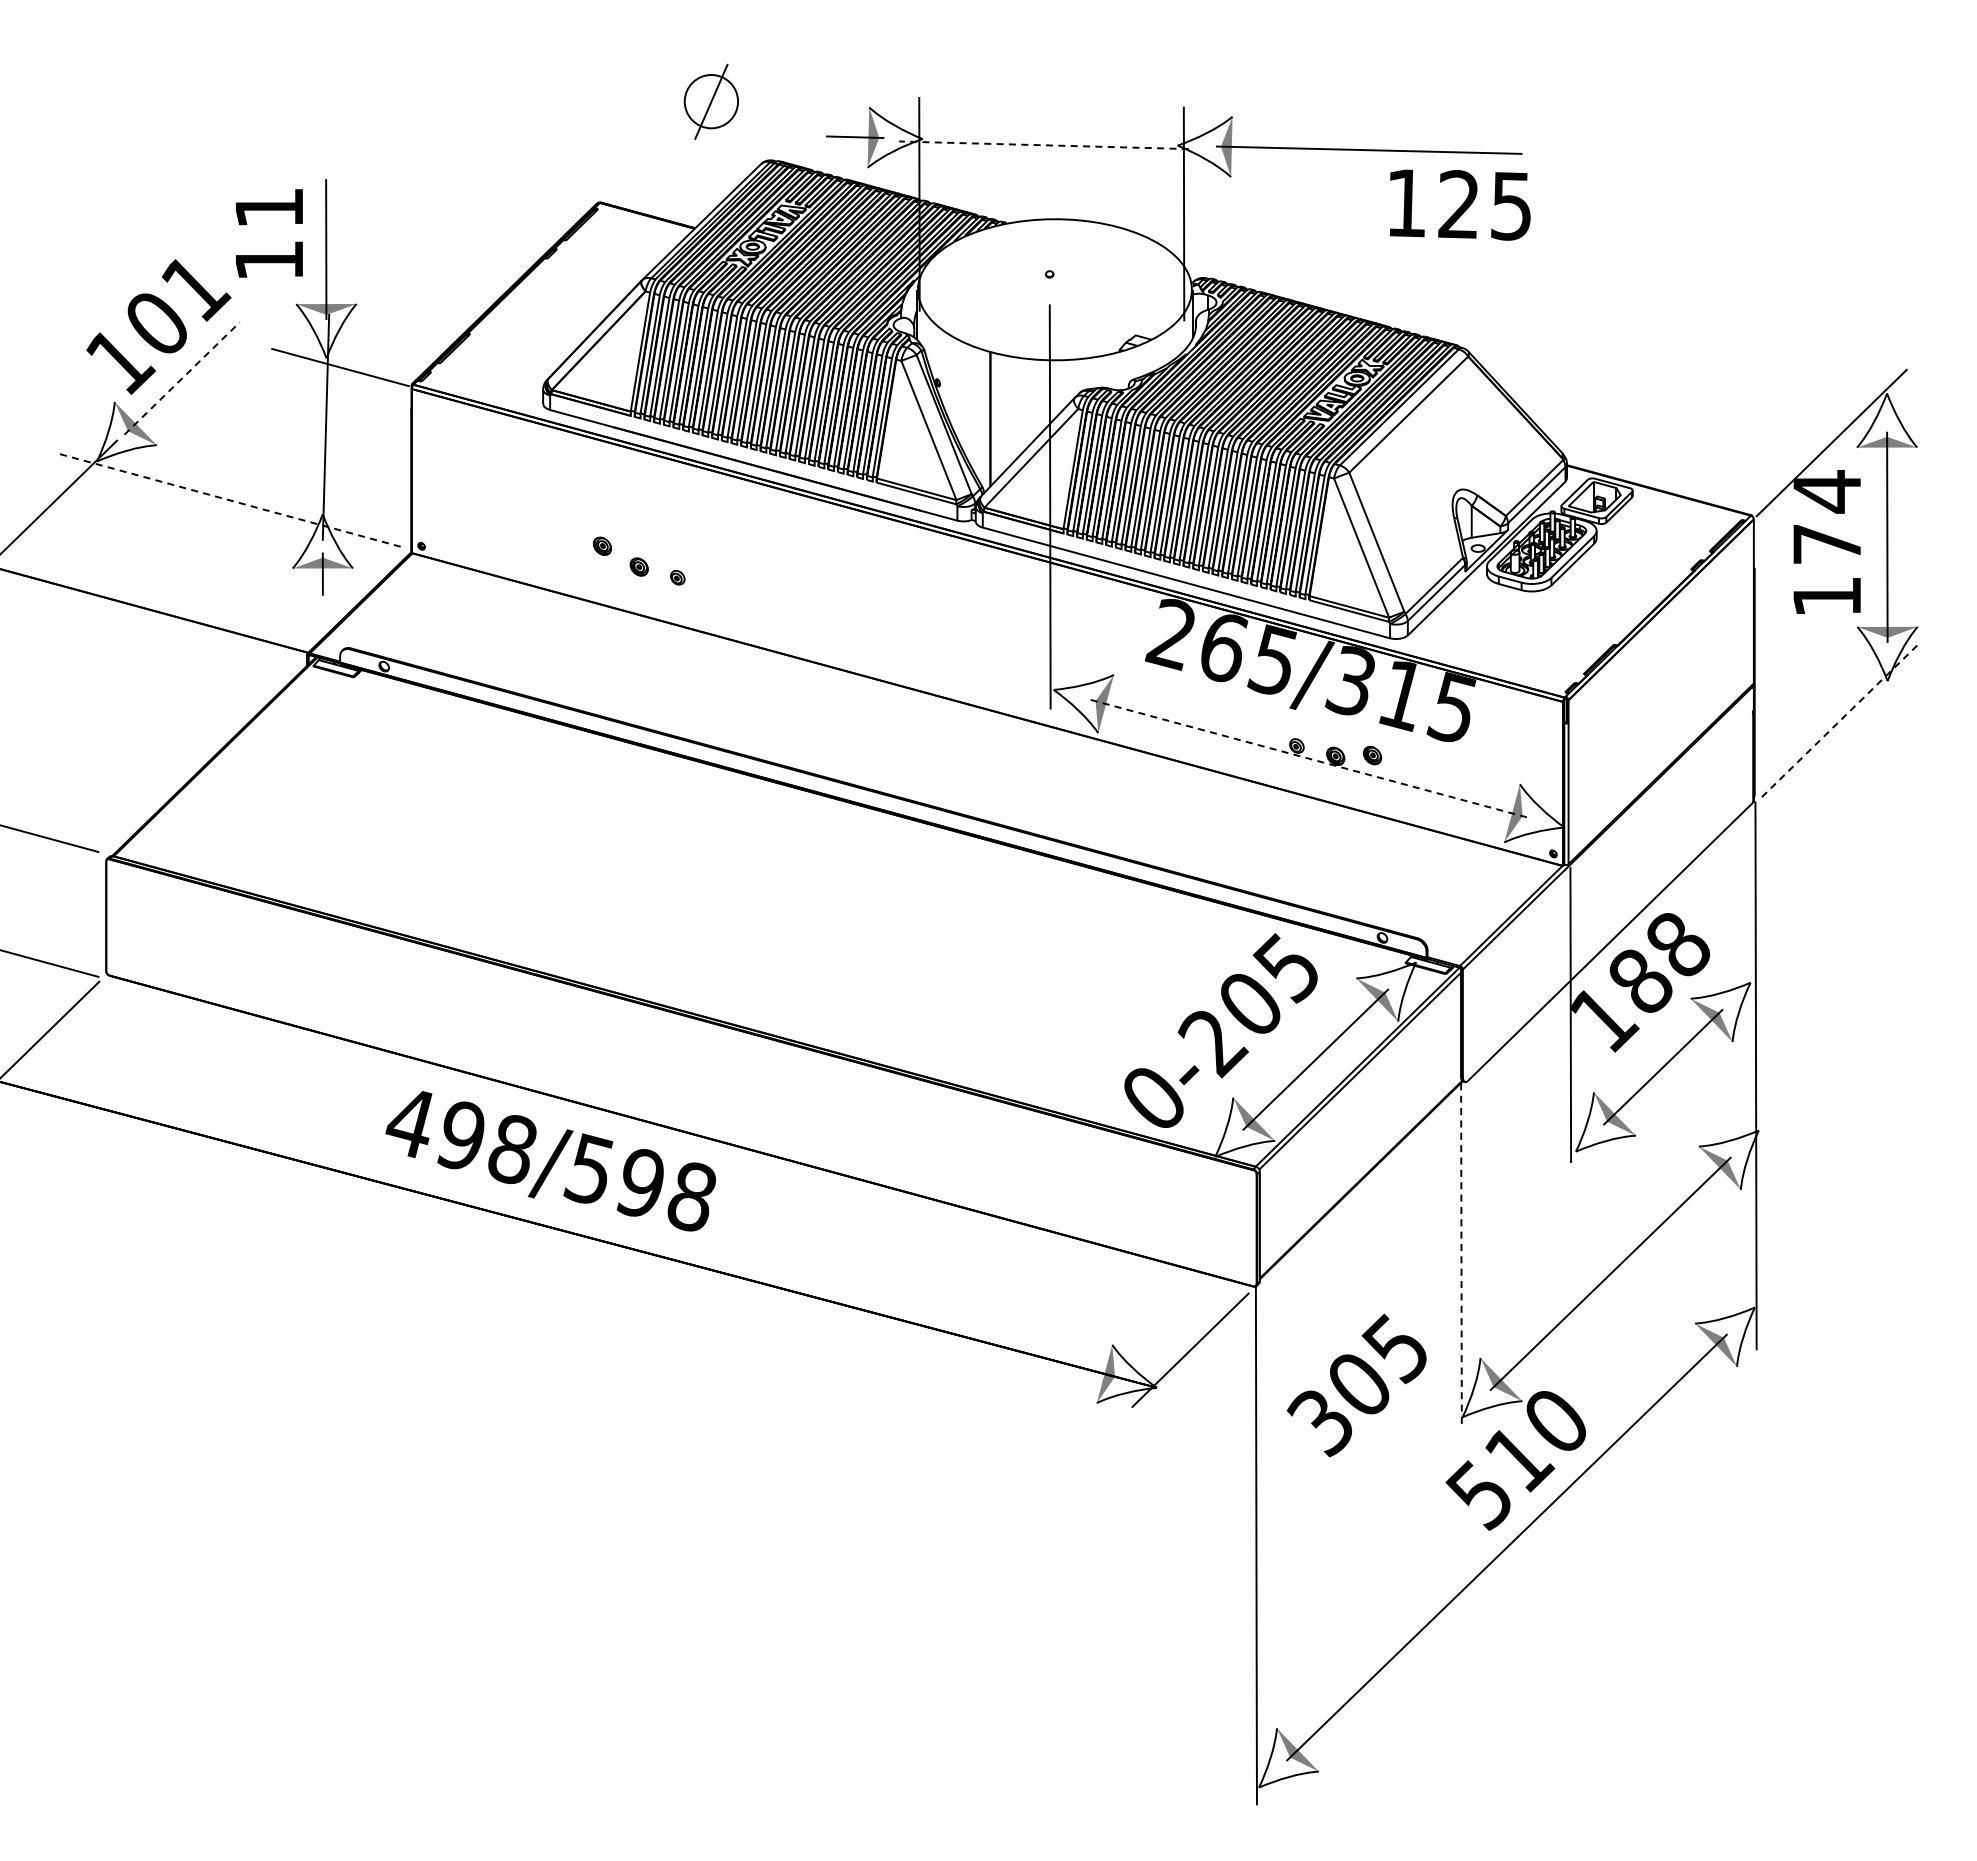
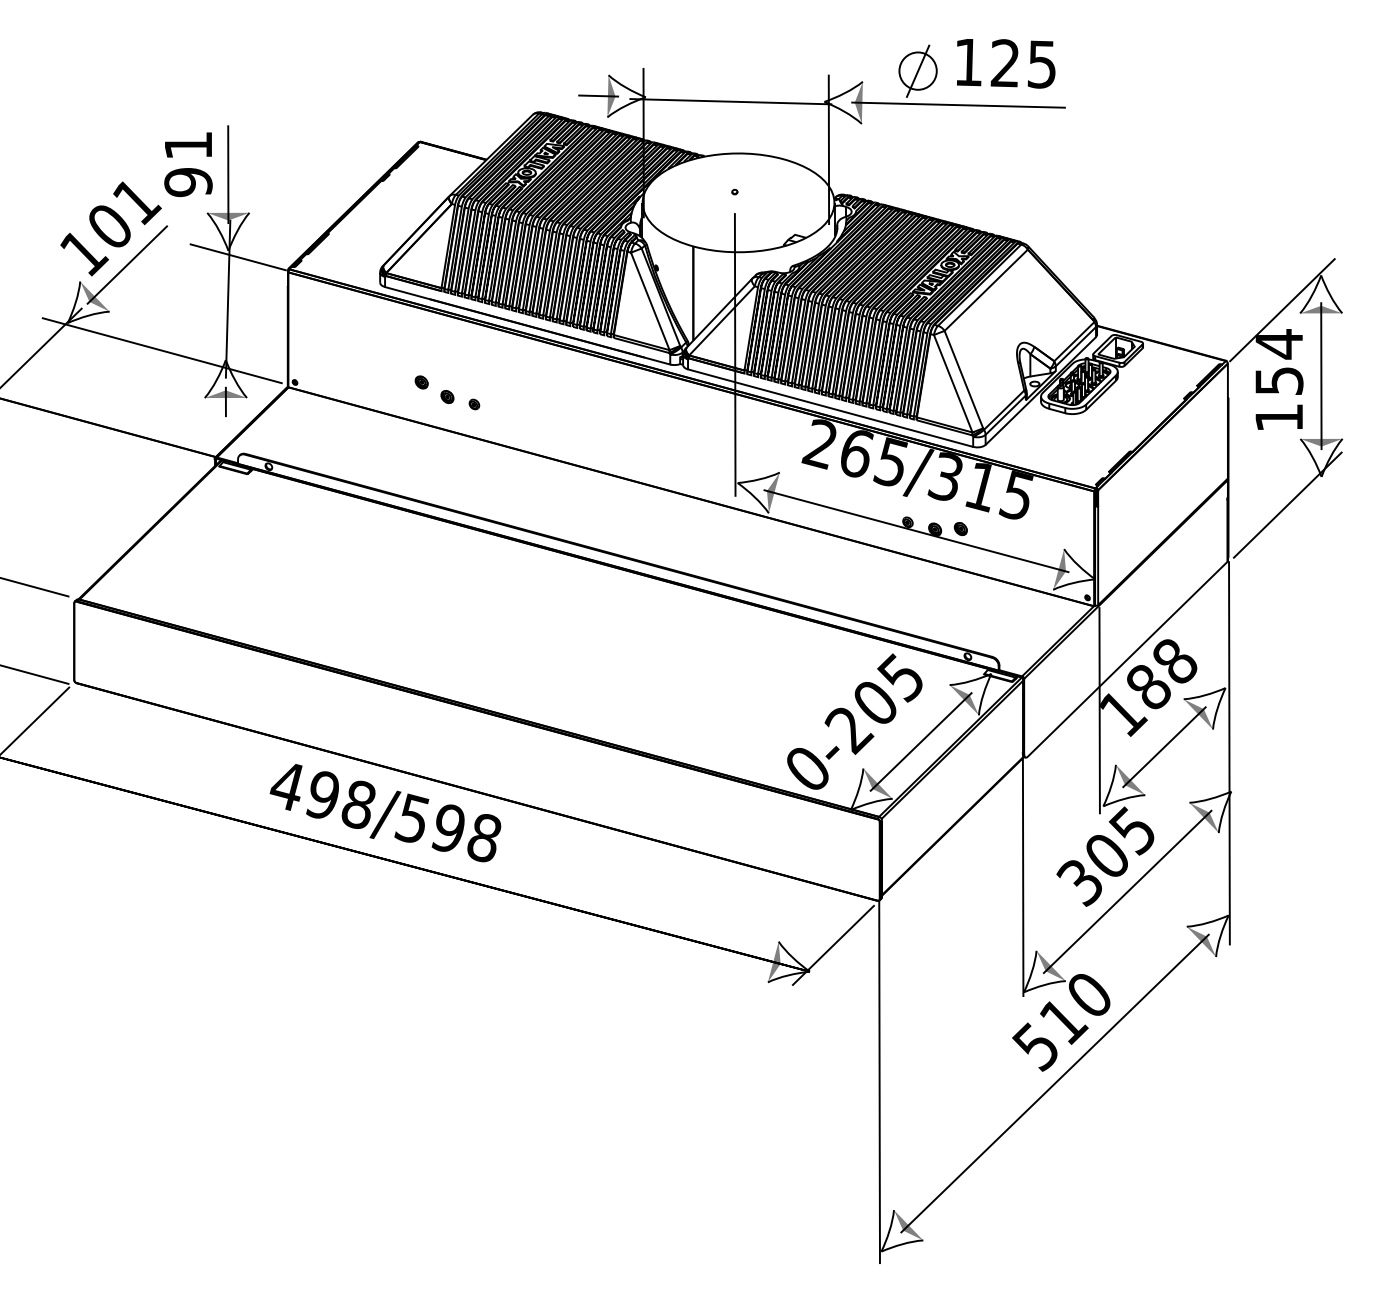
part: (710, 101) -> (917, 71), moved
line: (1043, 145) -> (730, 101), dashed -> solid
text: (1459, 204) -> (1005, 63), moved
text: (269, 260) -> (188, 182), 11 -> 91
line: (182, 378) -> (127, 264), dashed -> solid
line: (232, 501) -> (162, 351), dashed -> solid
text: (1827, 544) -> (1279, 381), 174 -> 154
line: (1839, 721) -> (1287, 505), dashed -> solid
line: (1309, 758) -> (916, 531), dashed -> solid
line: (1461, 1252) -> (1023, 876), dashed -> solid
text: (1356, 1385) -> (1105, 856), moved

